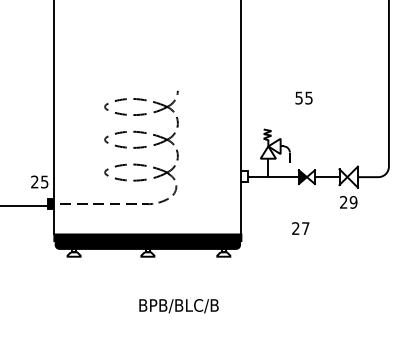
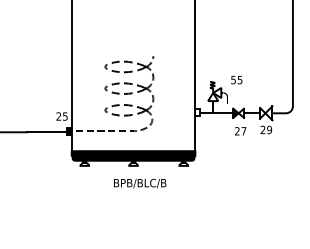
text: (303, 98) -> (236, 80), moved
text: (300, 228) -> (240, 131), moved
text: (179, 306) -> (140, 183), moved

